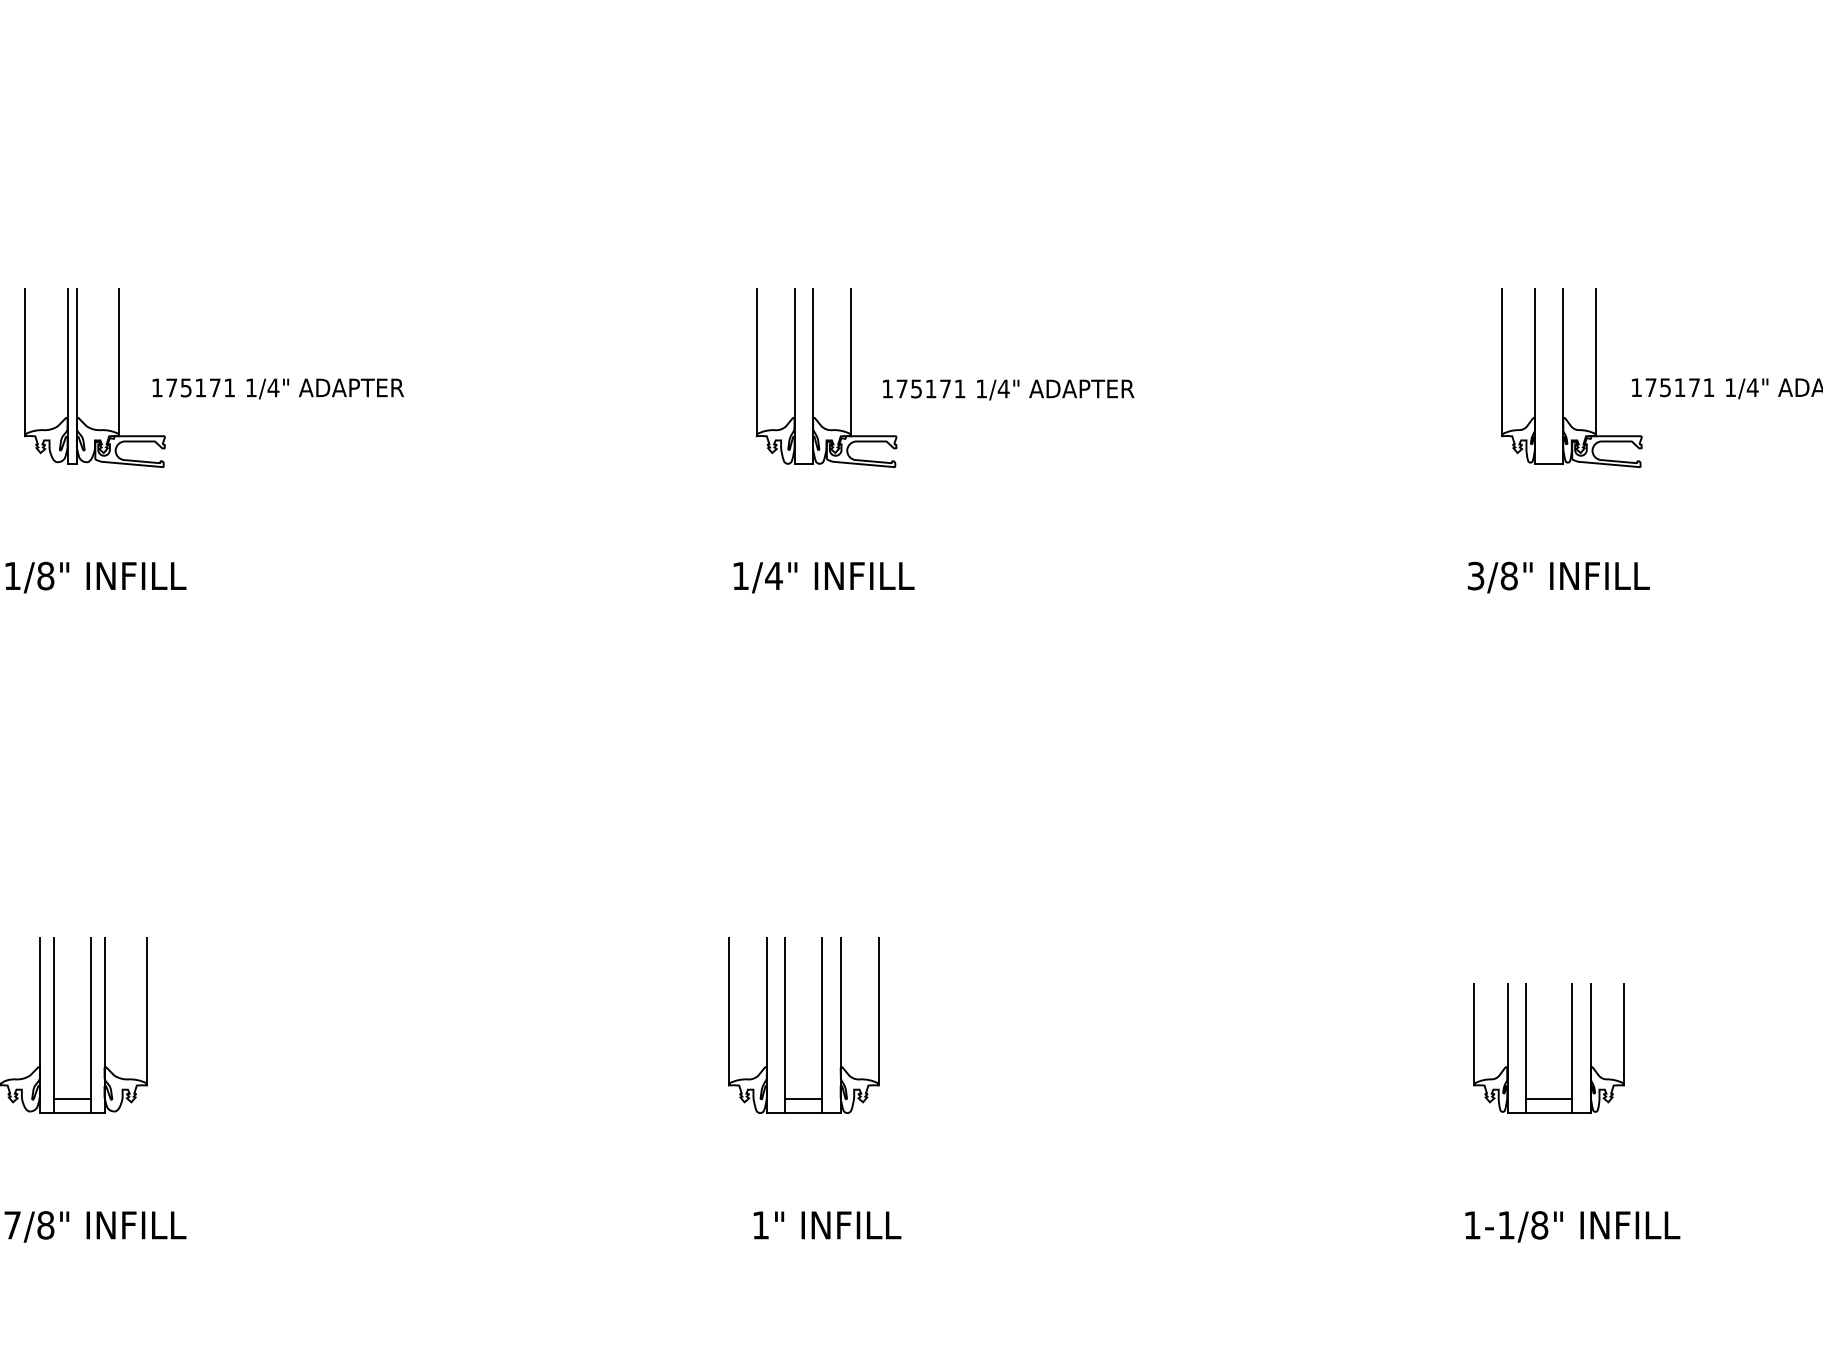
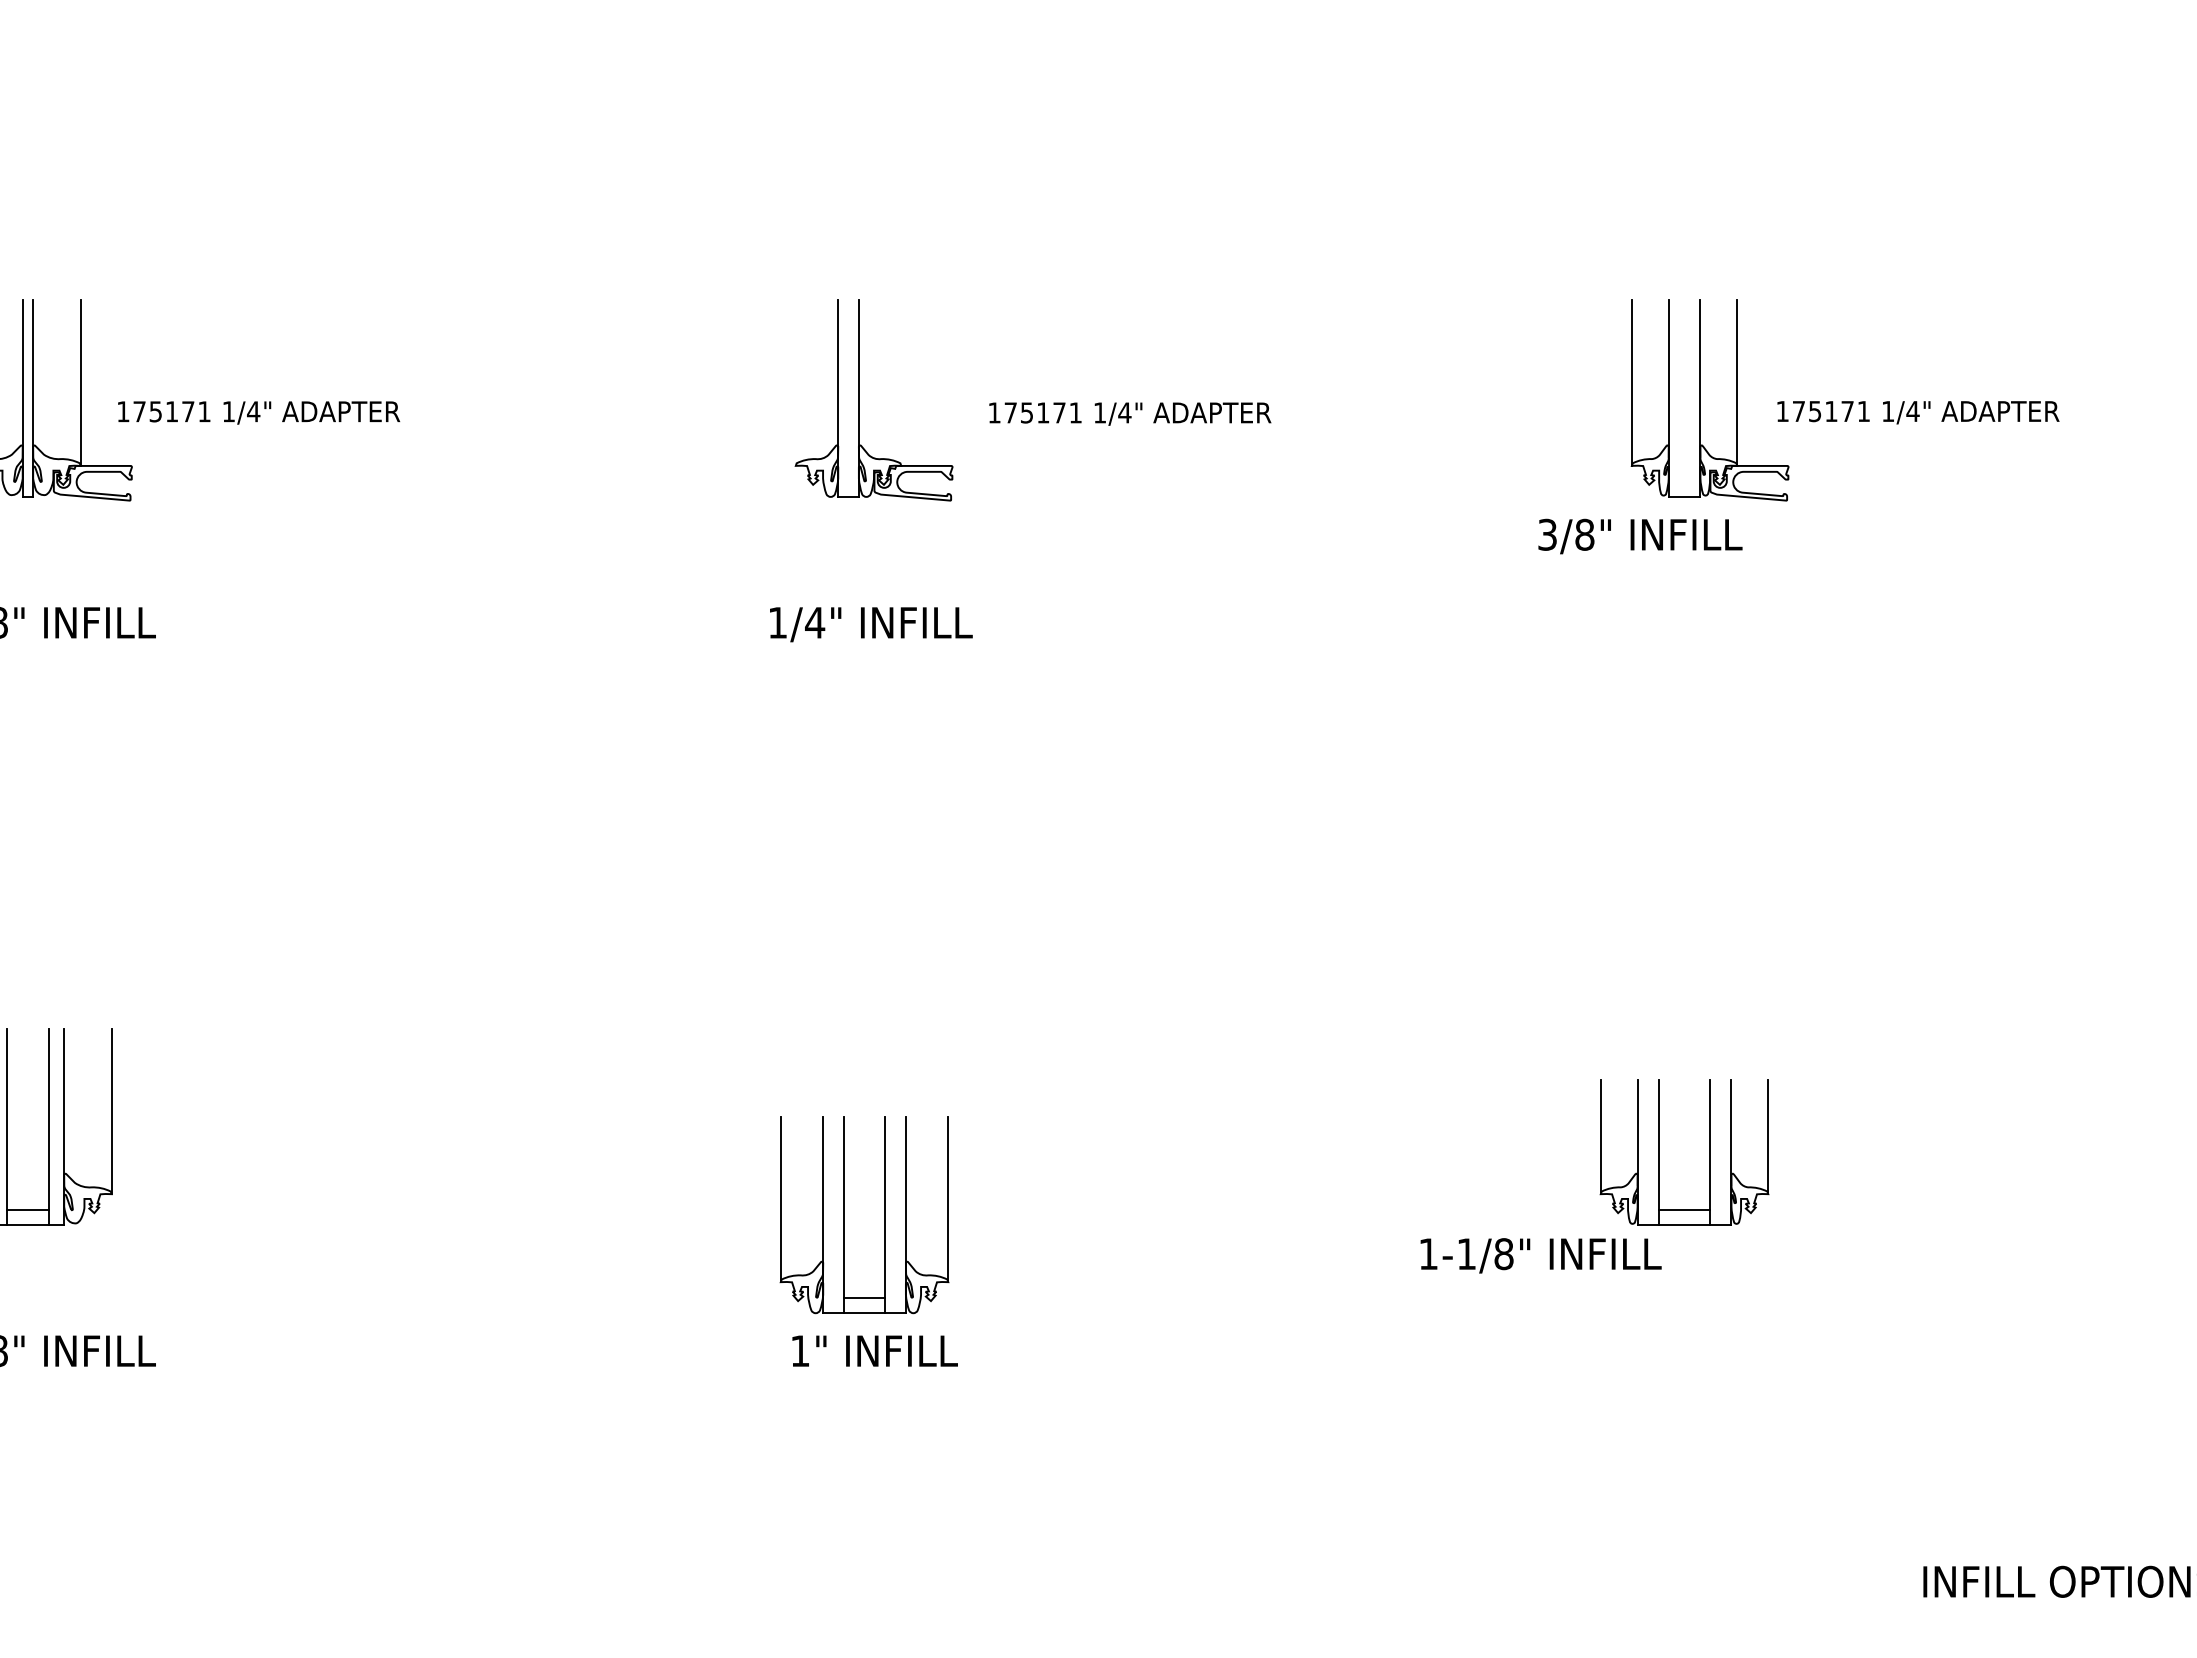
line: (756, 361) -> (795, 382), removed
line: (851, 361) -> (901, 382), removed
text: (1008, 389) -> (1130, 413), moved
text: (1558, 577) -> (1640, 536), moved
part: (785, 1025) -> (844, 1215), moved
text: (1572, 1226) -> (1540, 1255), moved

